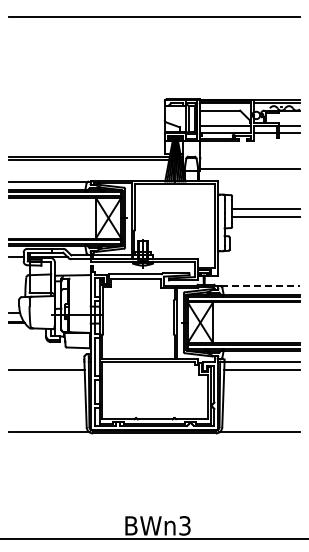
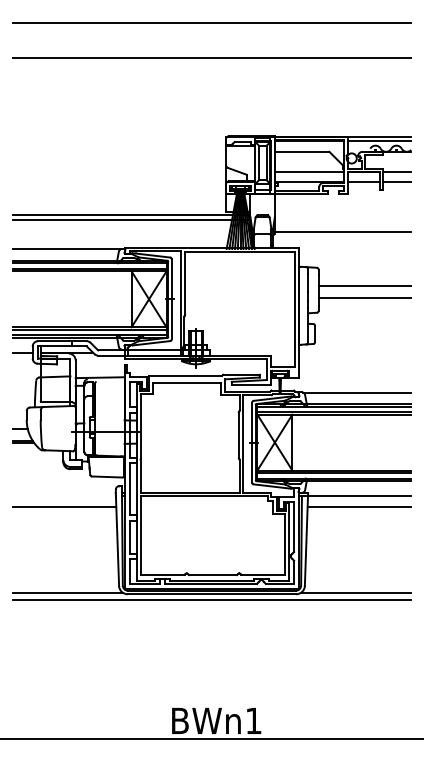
line: (154, 42) -> (212, 58), added
line: (260, 286) -> (357, 392), dashed -> solid
line: (154, 437) -> (212, 599), added
text: (184, 525) -> (253, 720), BWn3 -> BWn1

